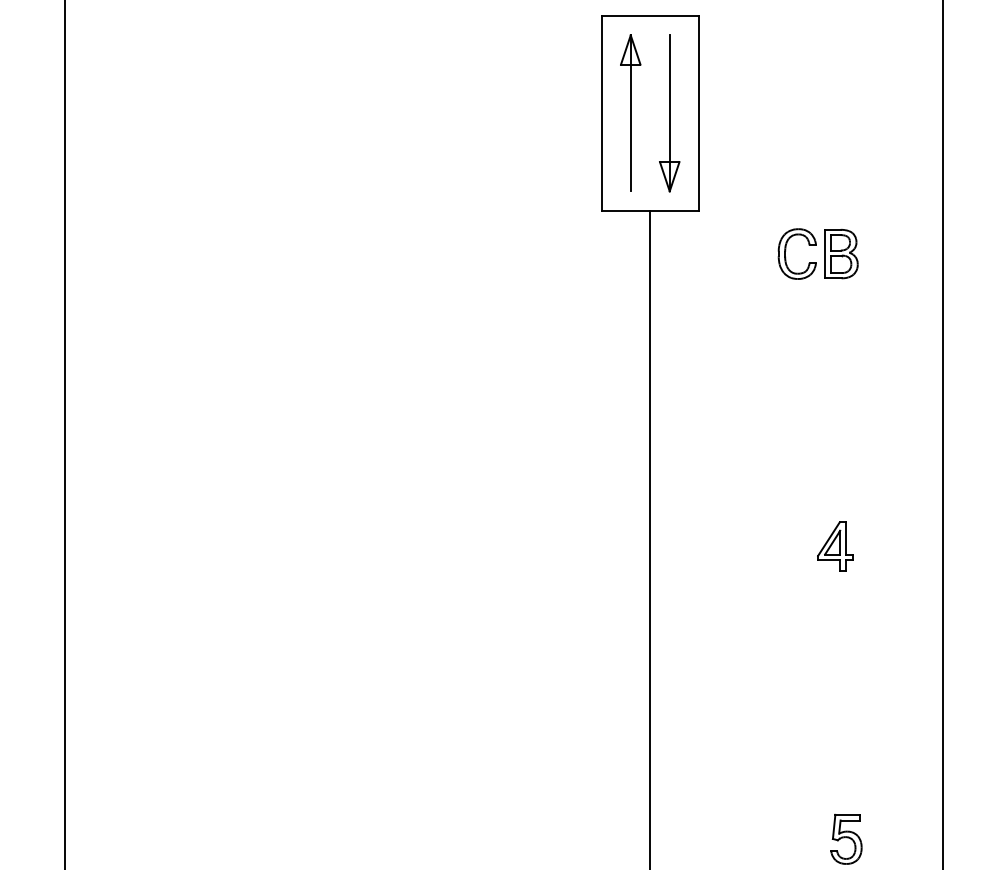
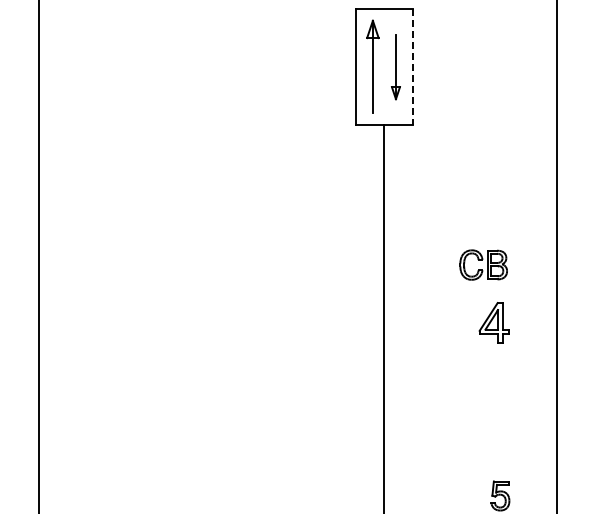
part: (668, 112) -> (395, 66), size x0.7
line: (699, 112) -> (413, 66), solid -> dashed
part: (817, 253) -> (483, 264), moved
part: (834, 545) -> (493, 322), size x1.4

